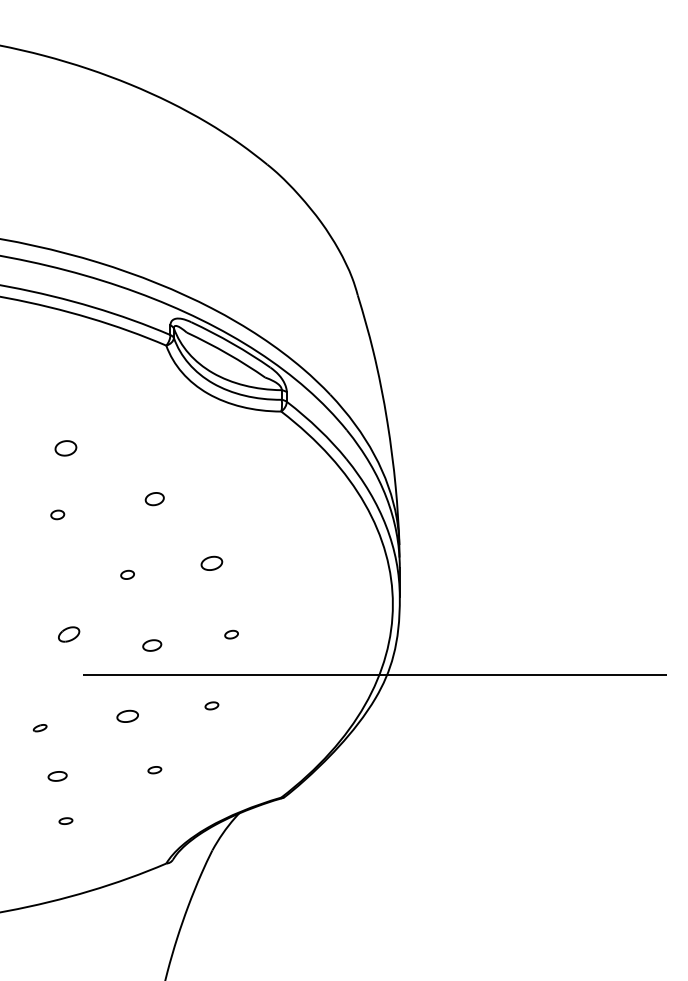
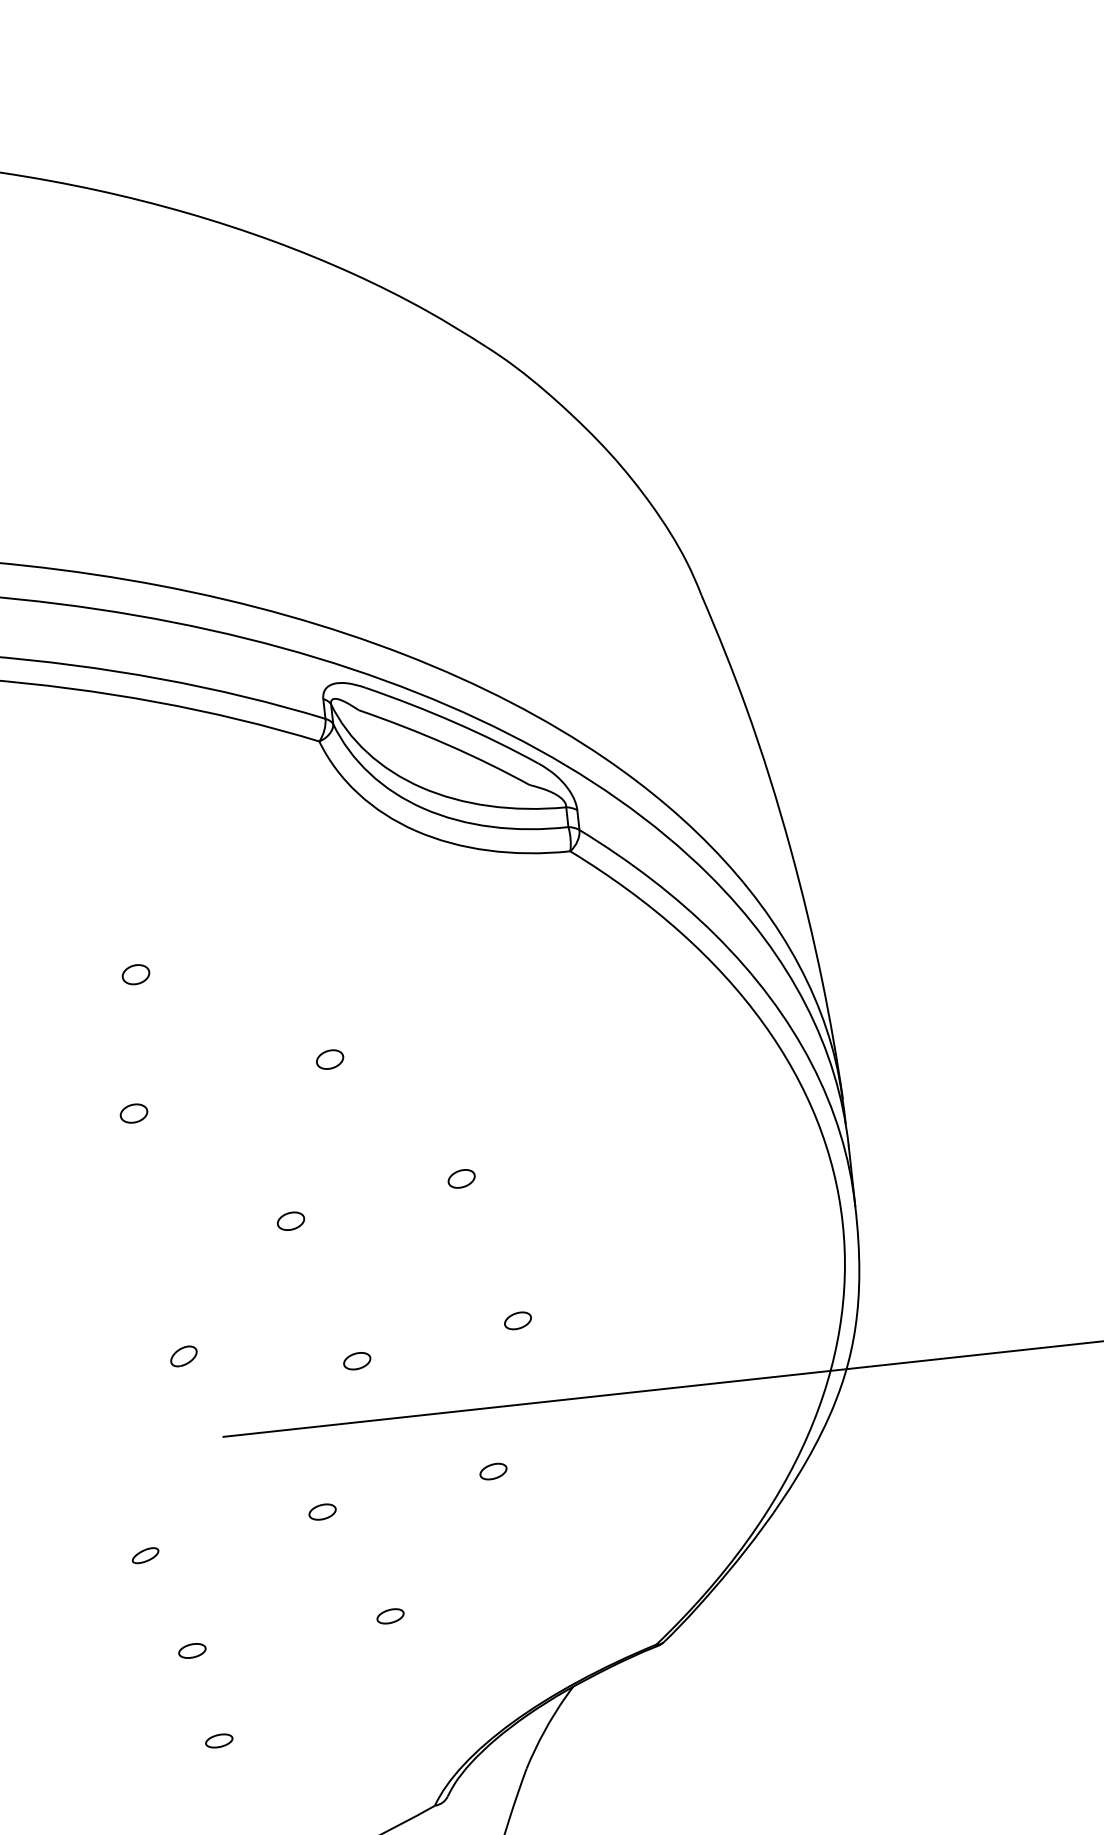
part: (65, 447) -> (134, 973), size x0.62
part: (154, 499) -> (329, 1060), size x0.71
part: (211, 563) -> (460, 1179), size x0.62
part: (68, 633) -> (182, 1354), size x0.62
part: (151, 645) -> (355, 1360), size x0.71
part: (127, 716) -> (322, 1512), size x0.62
part: (57, 776) -> (191, 1651), size x0.71

